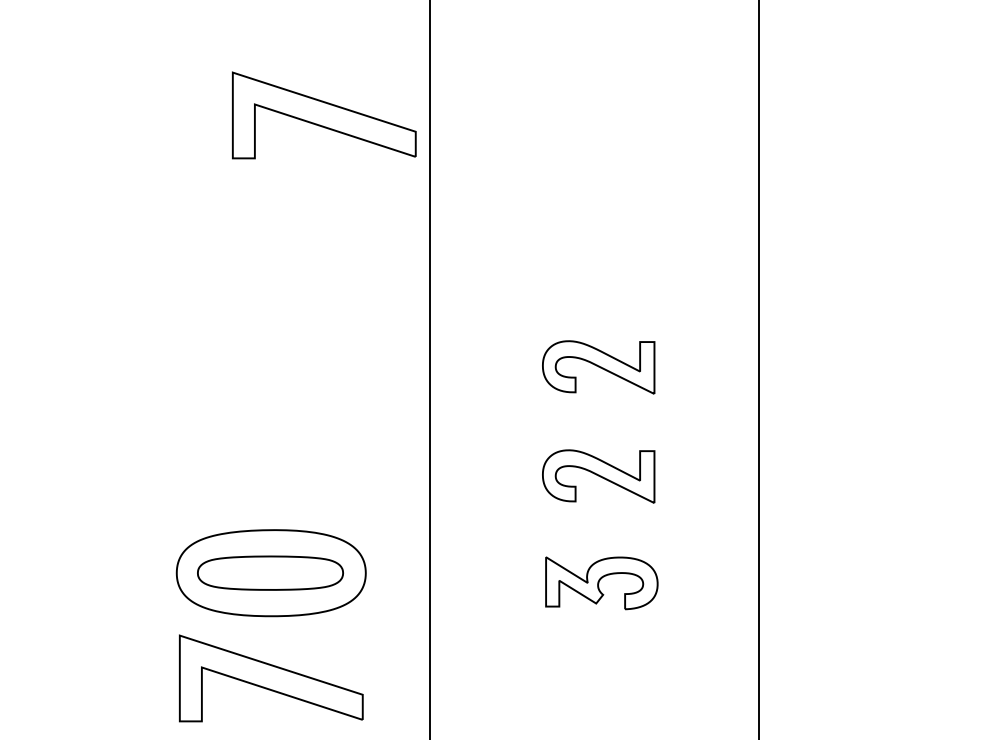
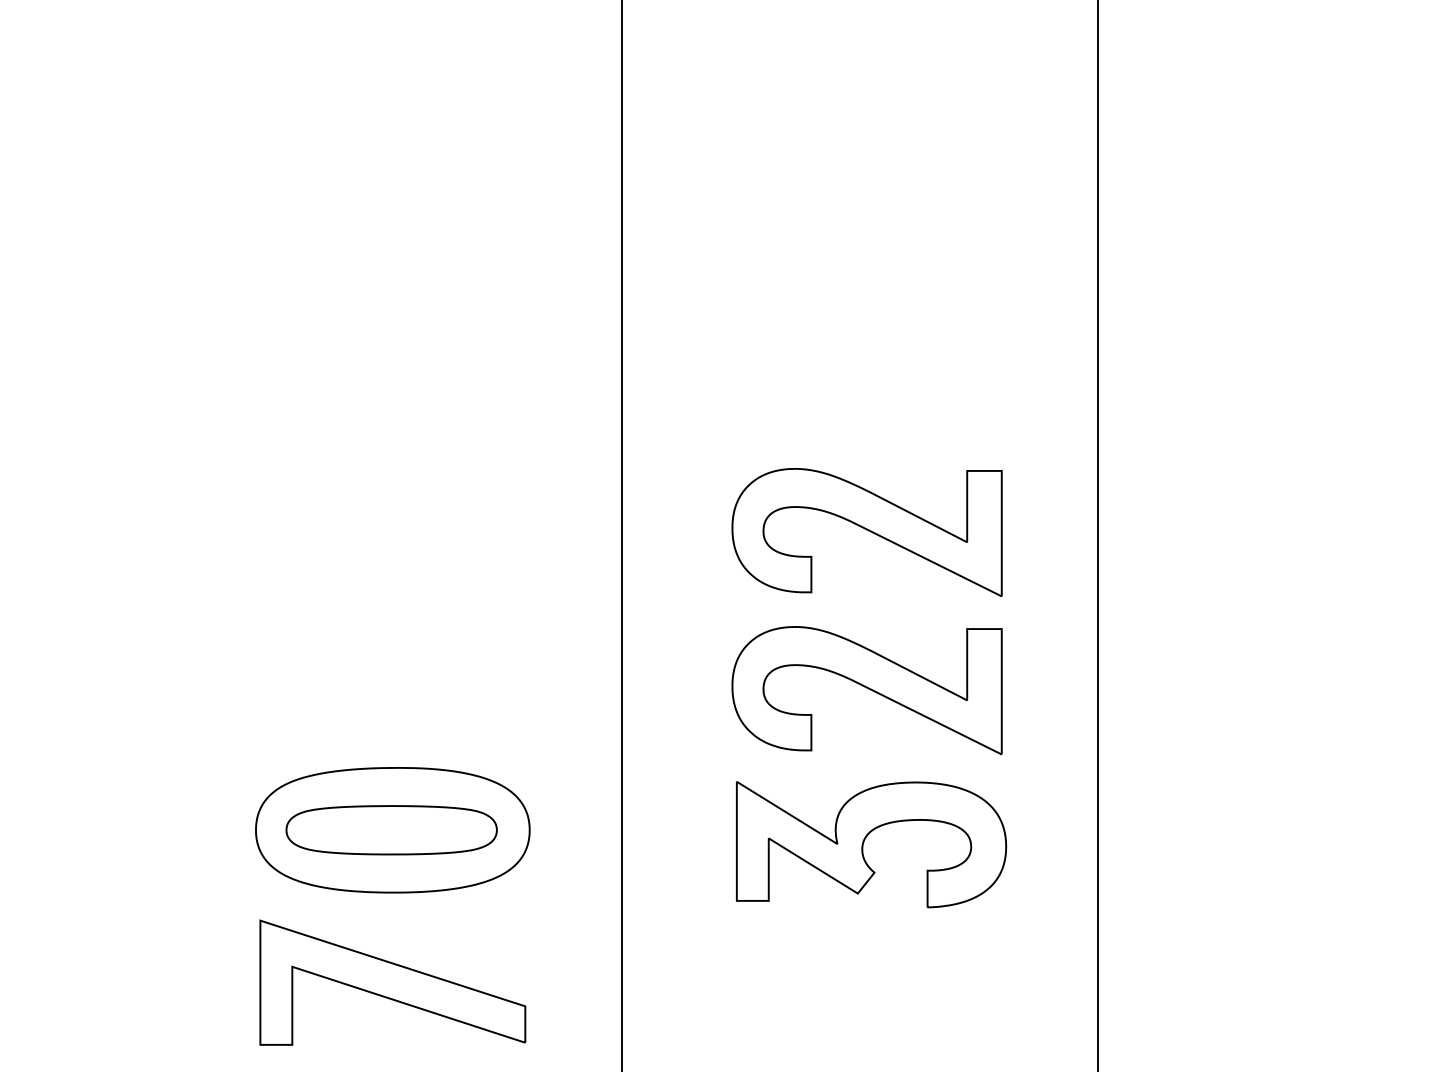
part: (324, 115) -> (469, 167), removed
part: (598, 367) -> (866, 532), size x1.67
part: (598, 476) -> (866, 690), size x1.67
part: (601, 583) -> (871, 845), size x1.67

